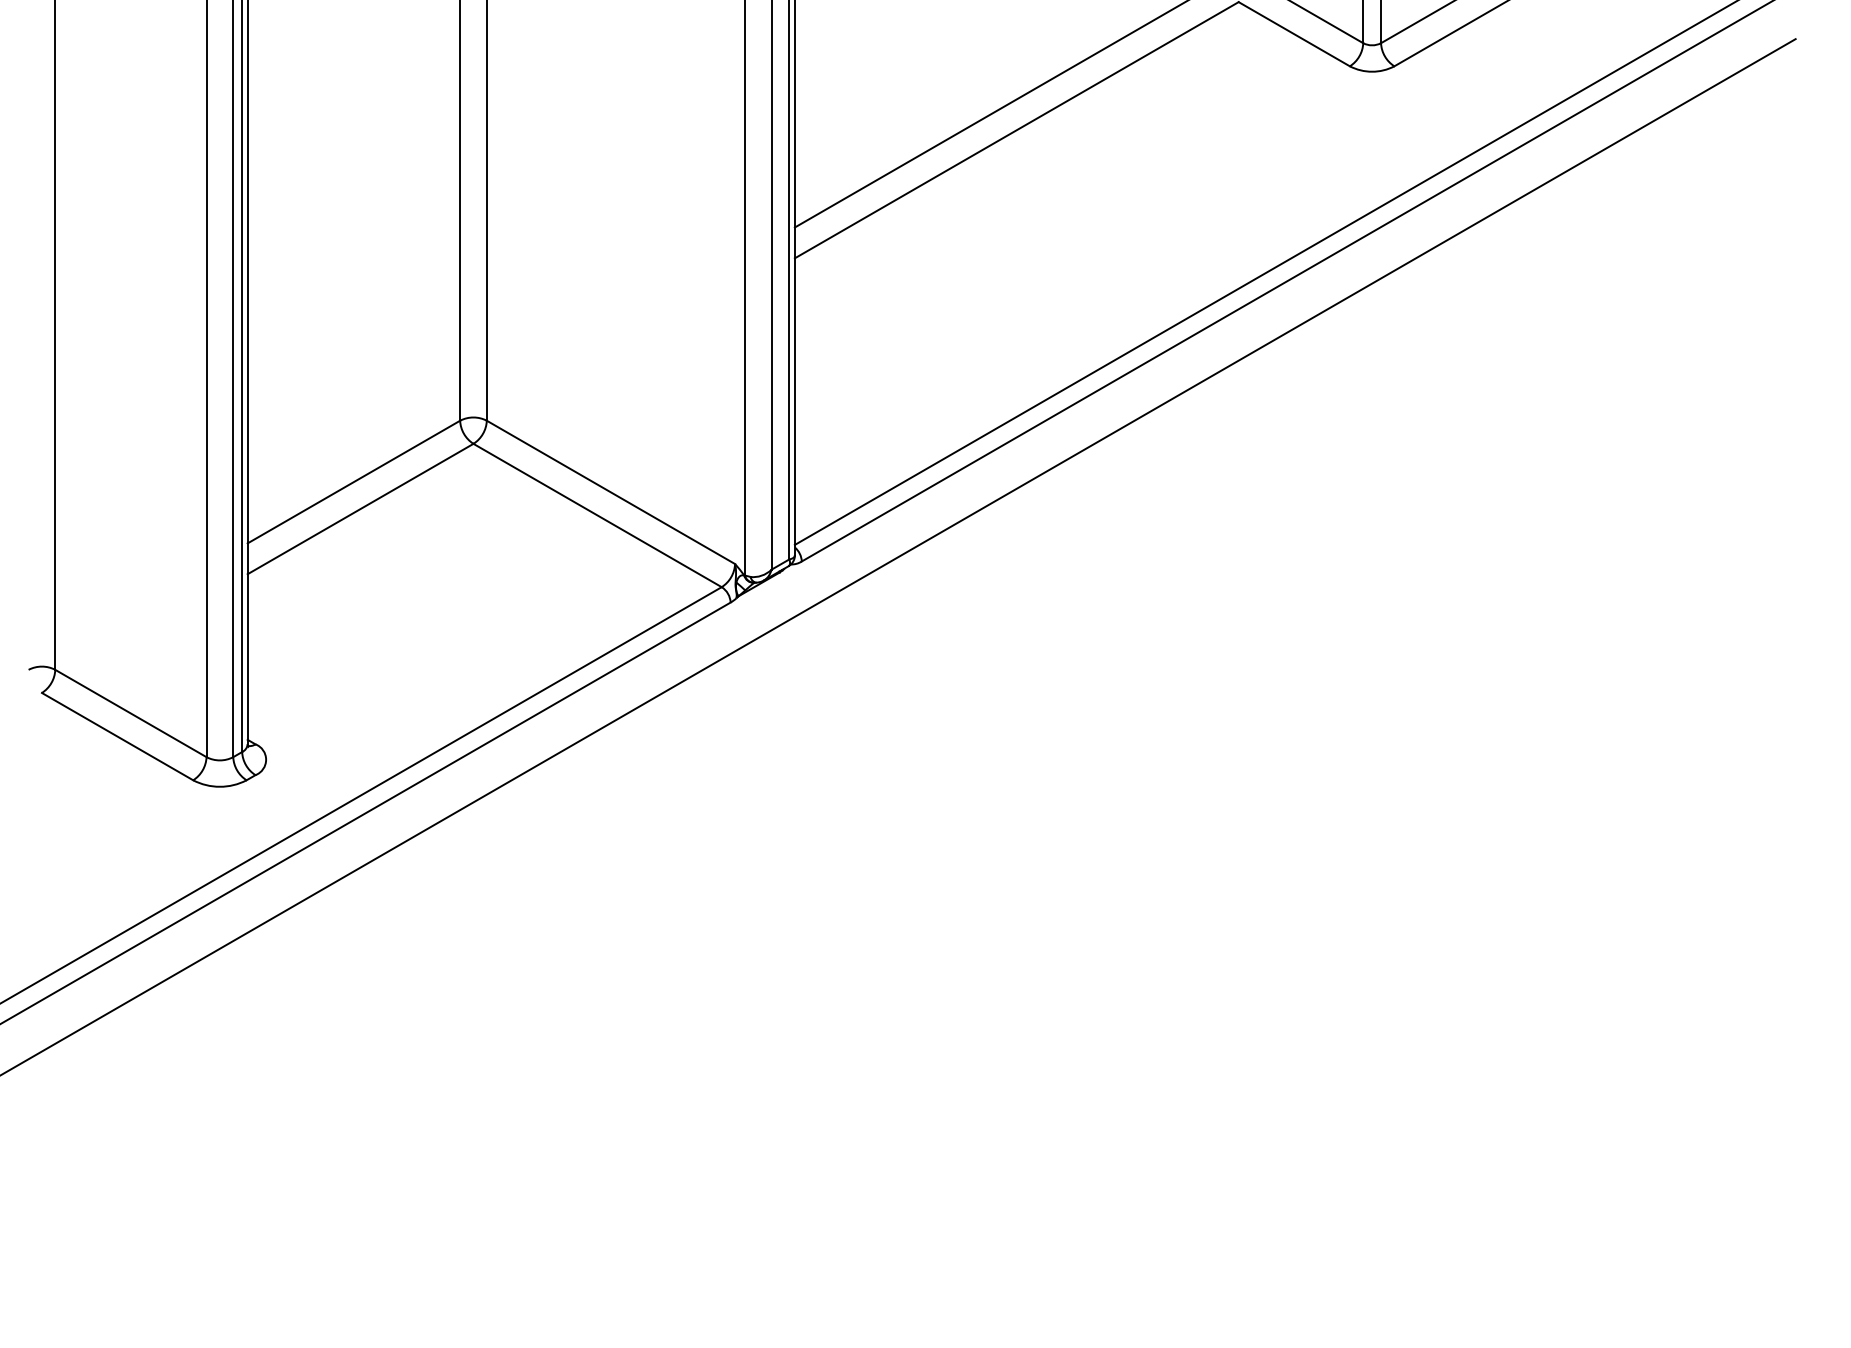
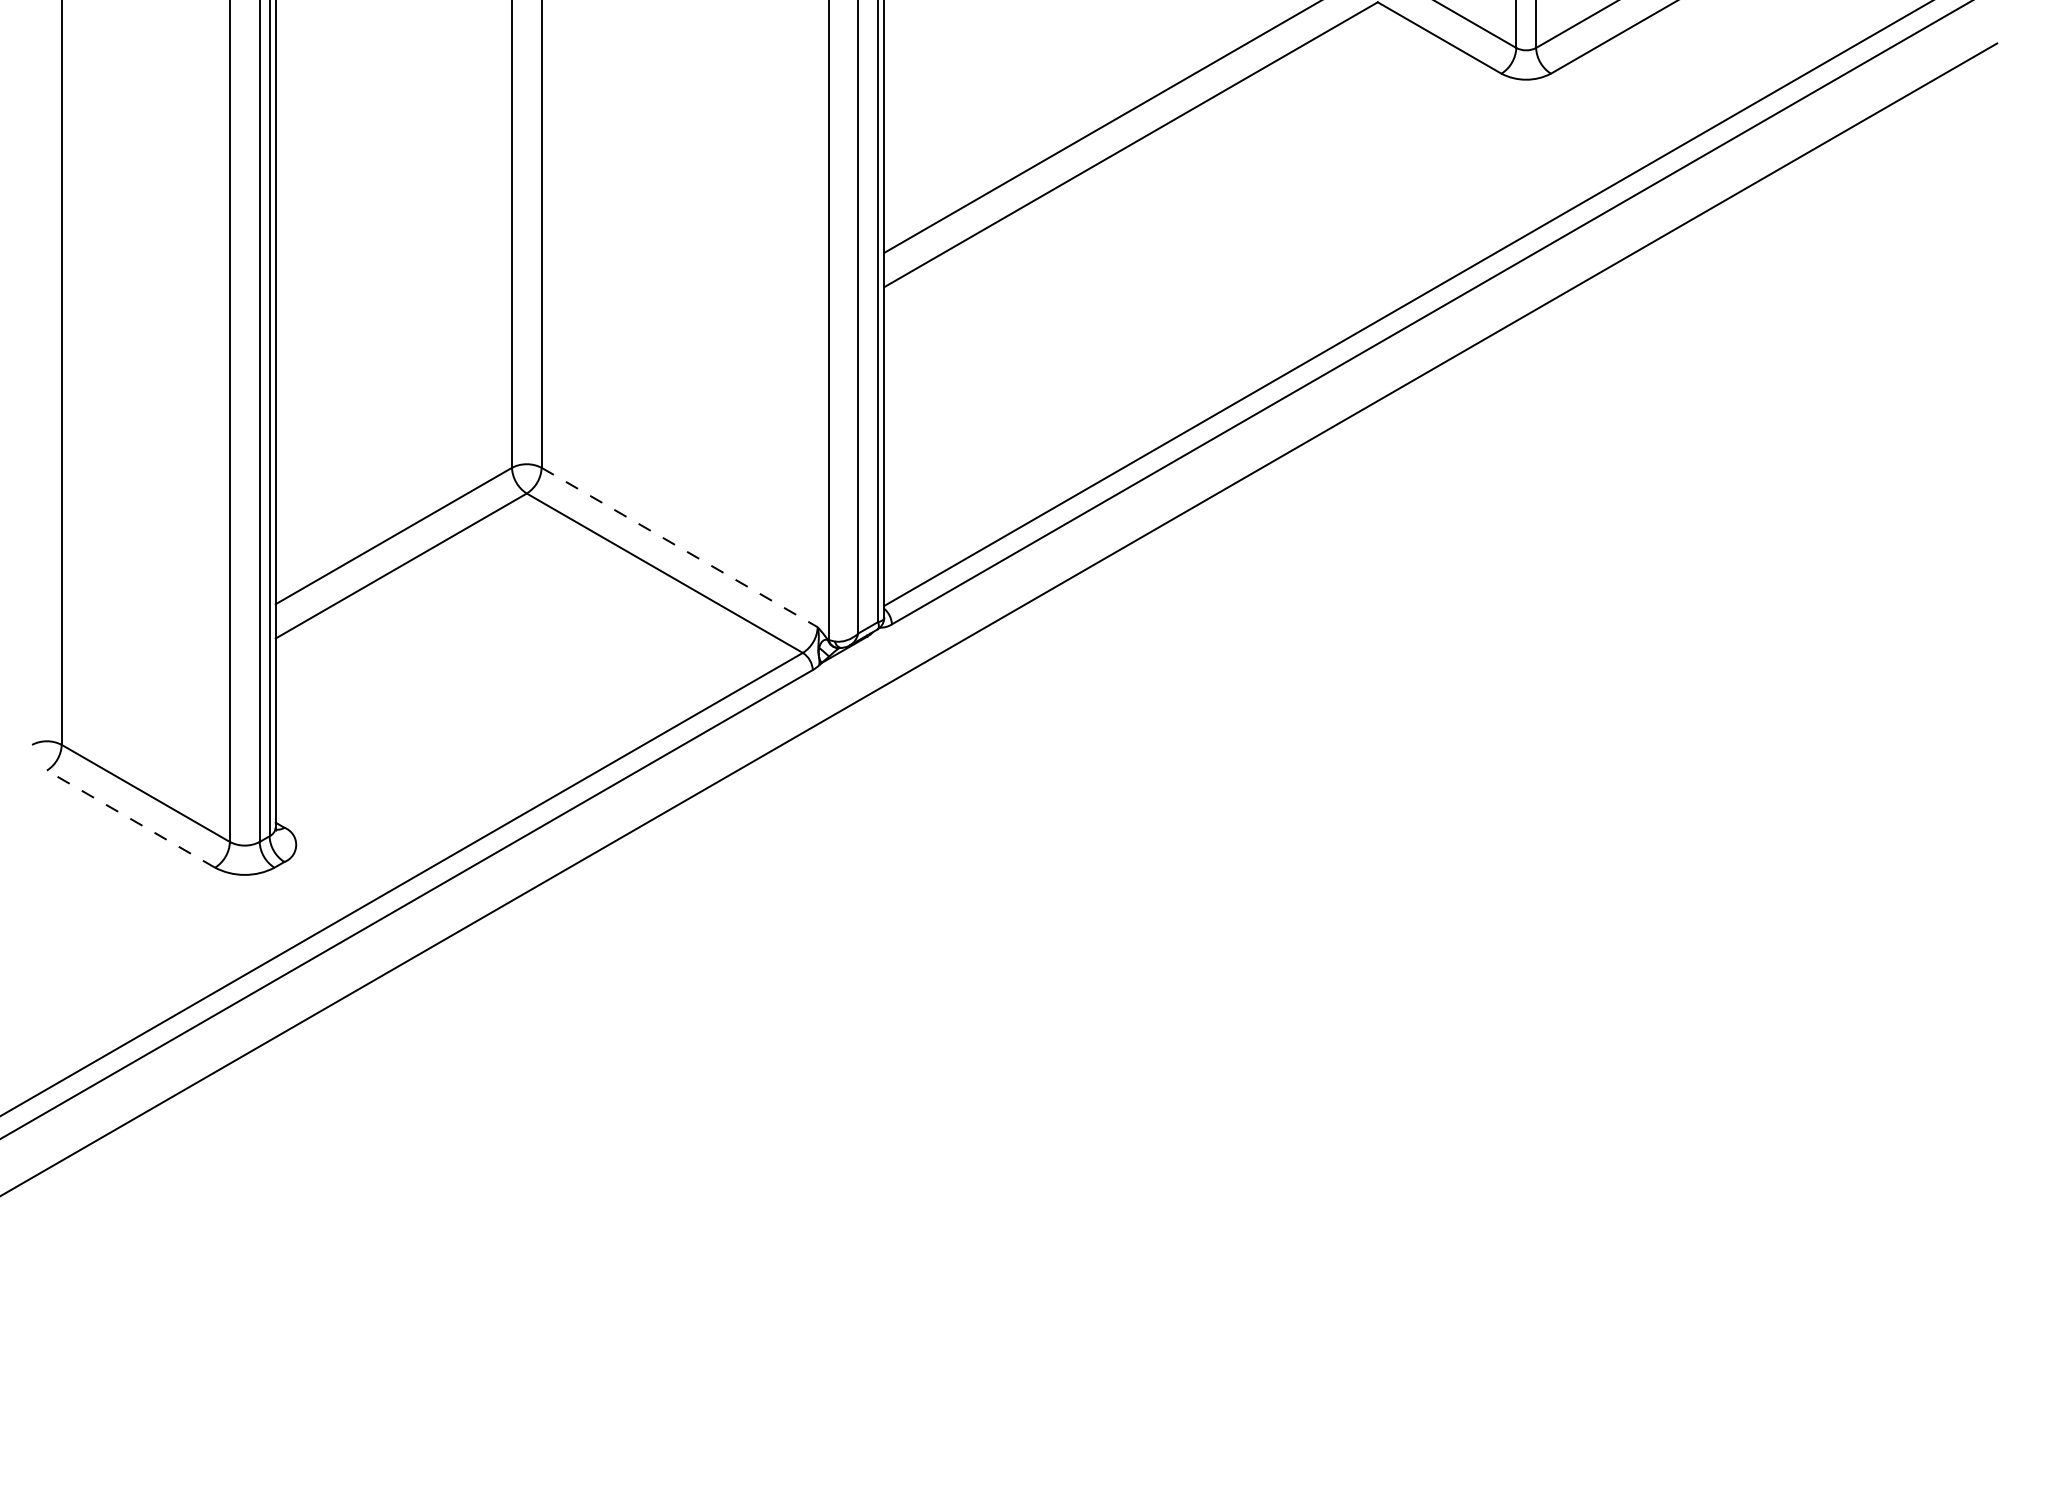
line: (611, 492) -> (680, 547), solid -> dashed
line: (117, 736) -> (130, 818), solid -> dashed

